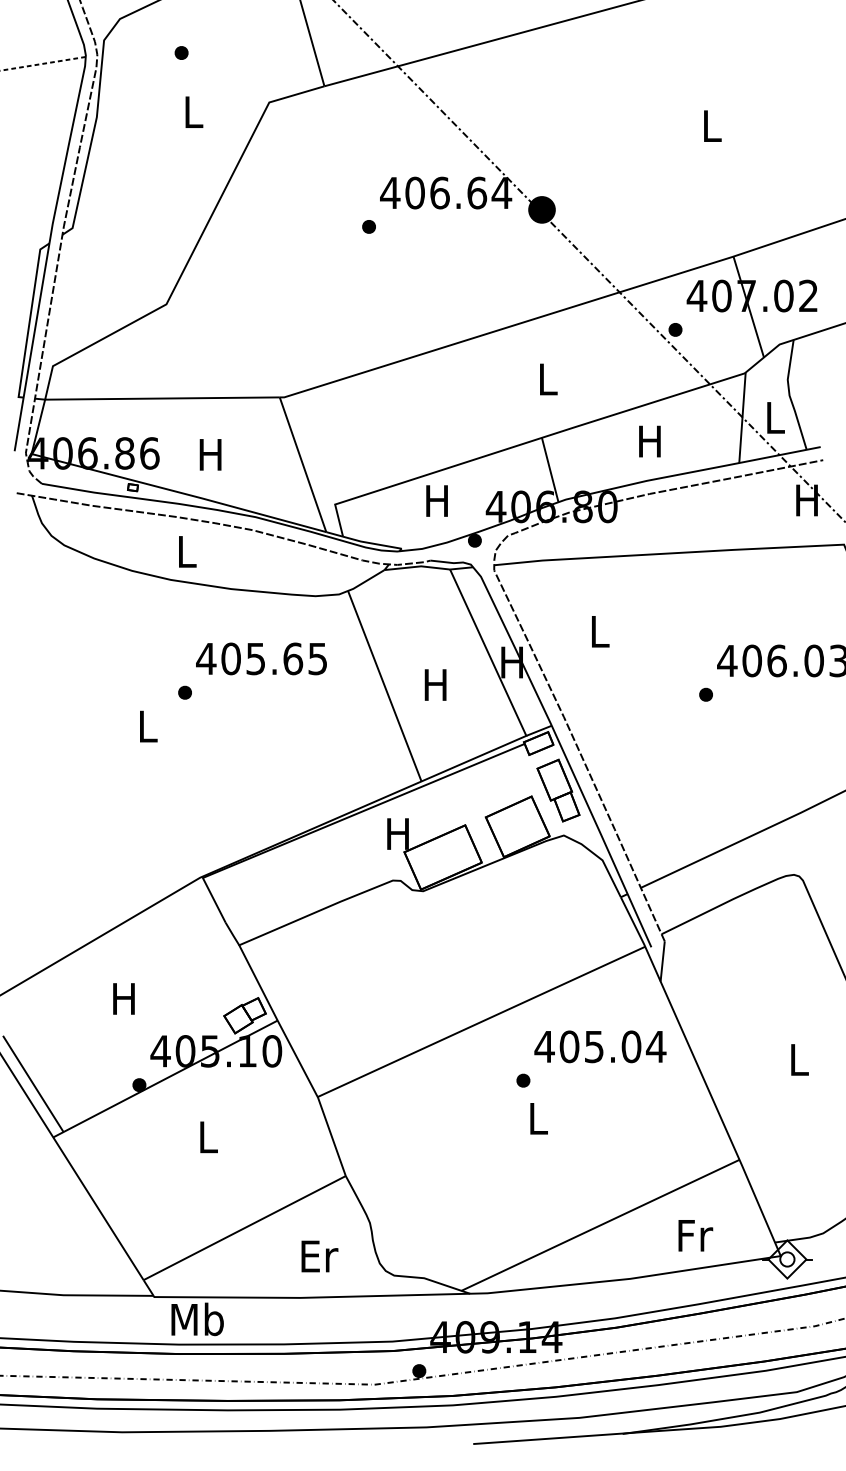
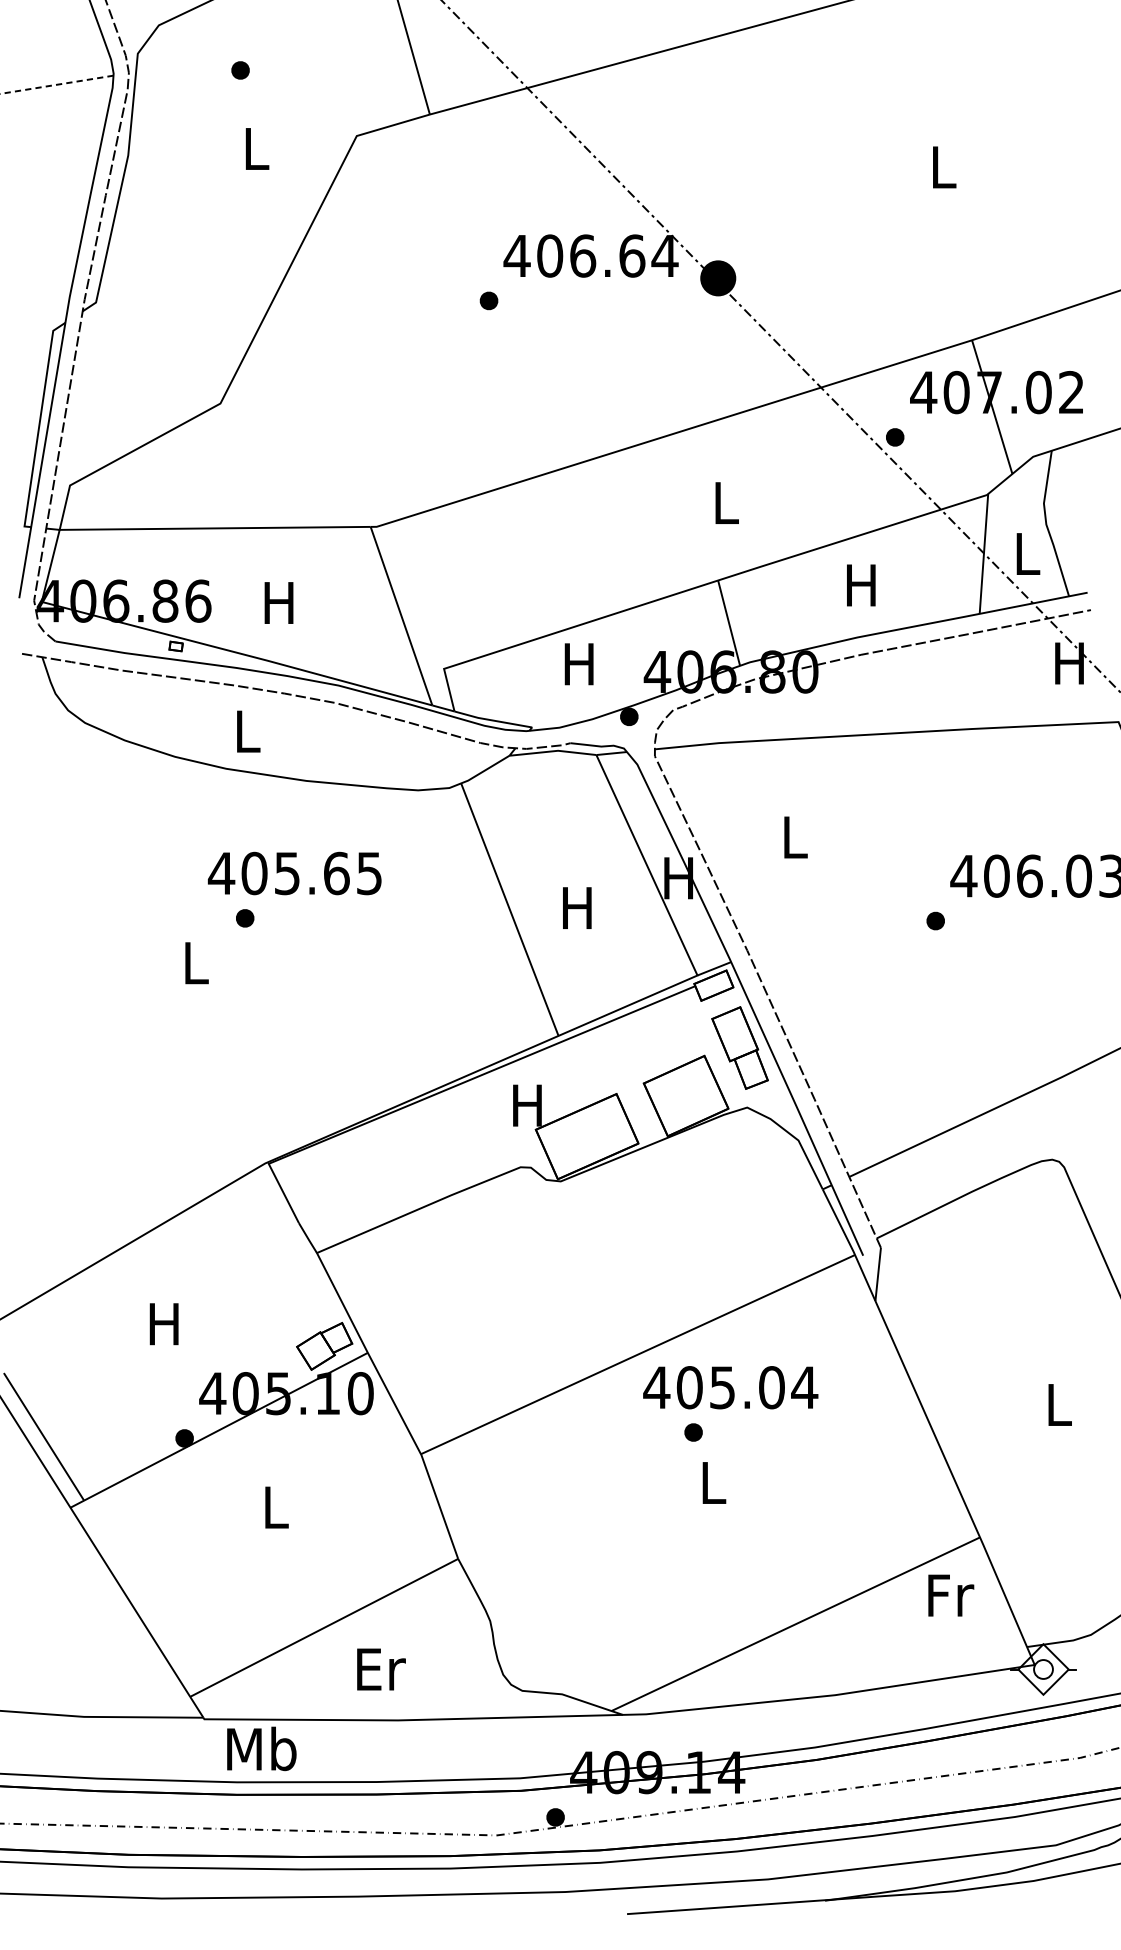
text: (261, 658) -> (294, 872), moved
text: (600, 1046) -> (730, 1387), moved
text: (695, 1235) -> (950, 1595), moved
text: (319, 1256) -> (380, 1669), moved

